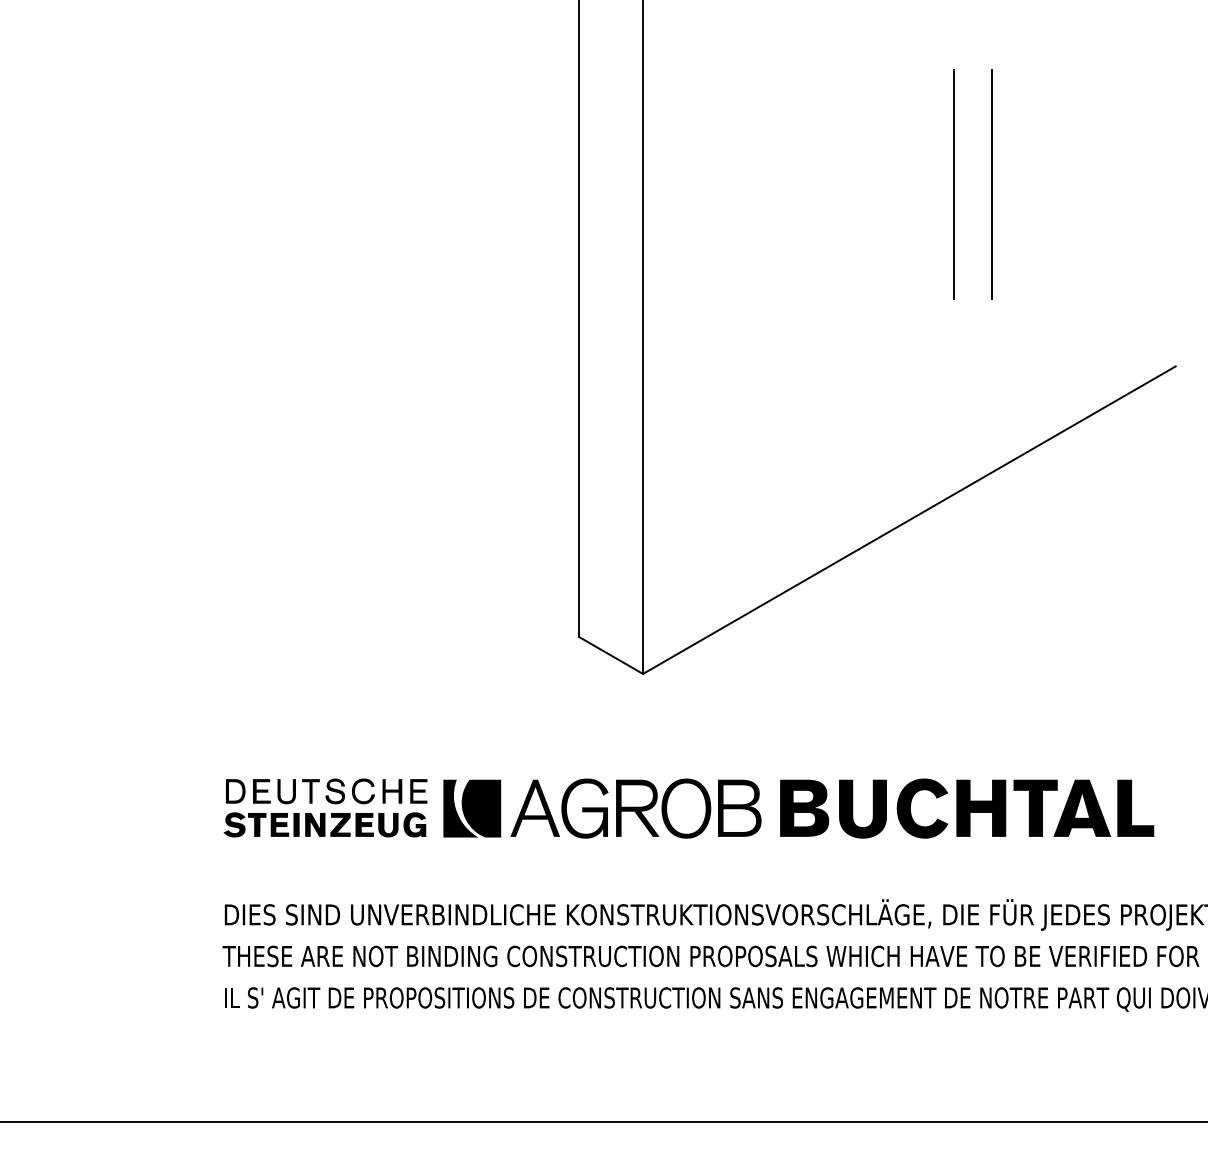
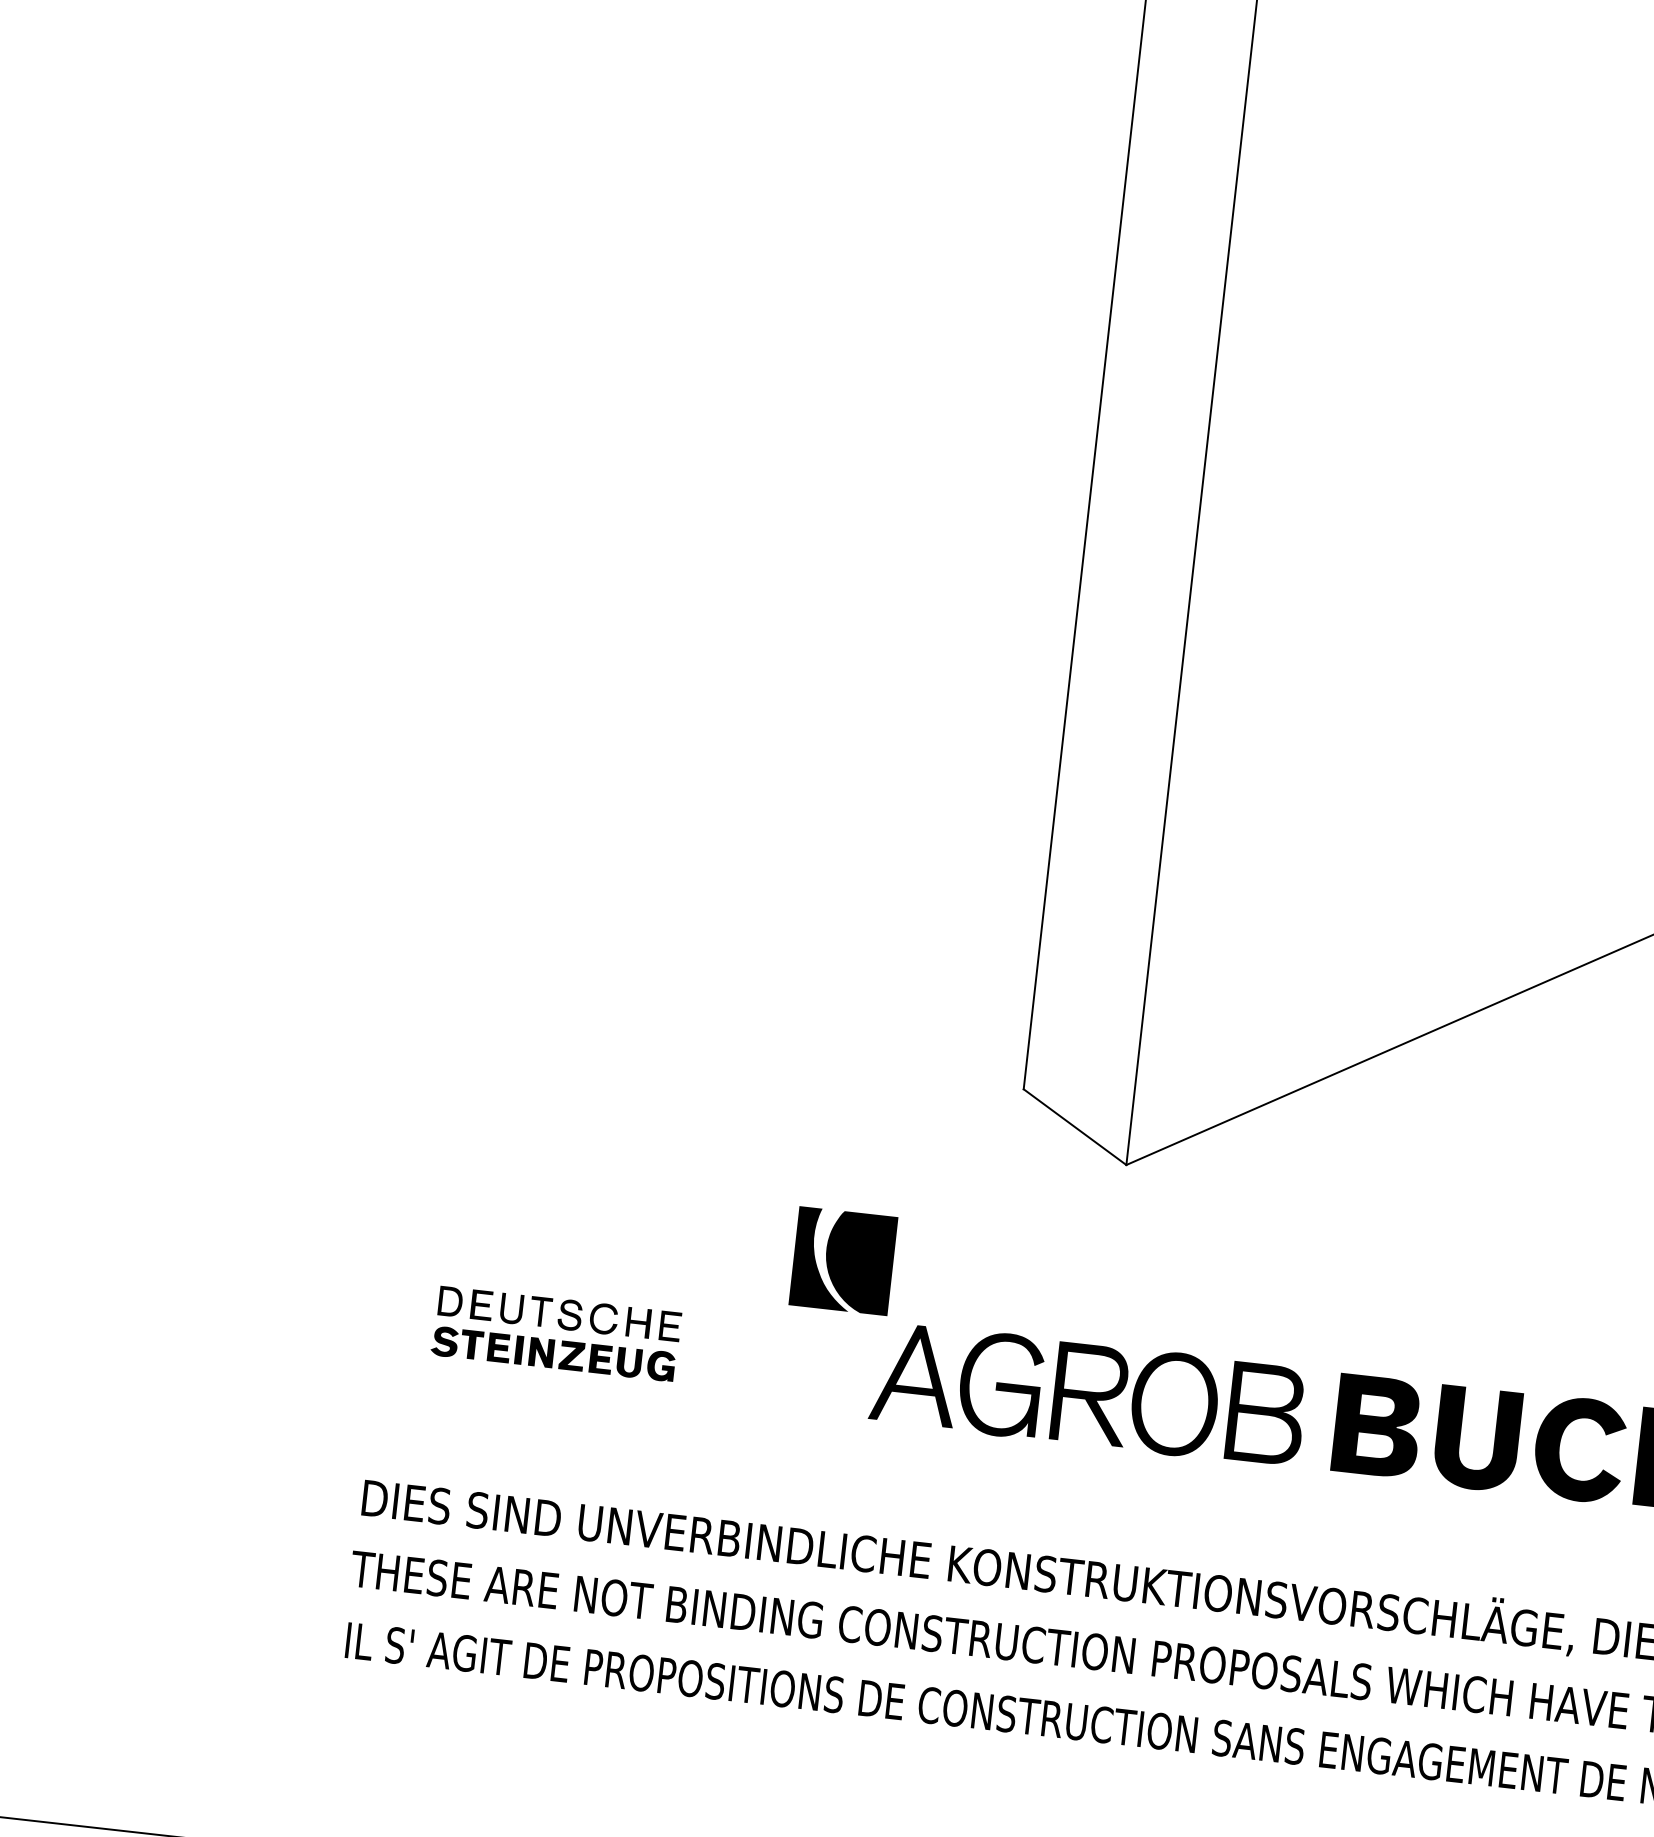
part: (325, 807) -> (556, 1332), size x0.7
part: (472, 808) -> (843, 1260), moved

